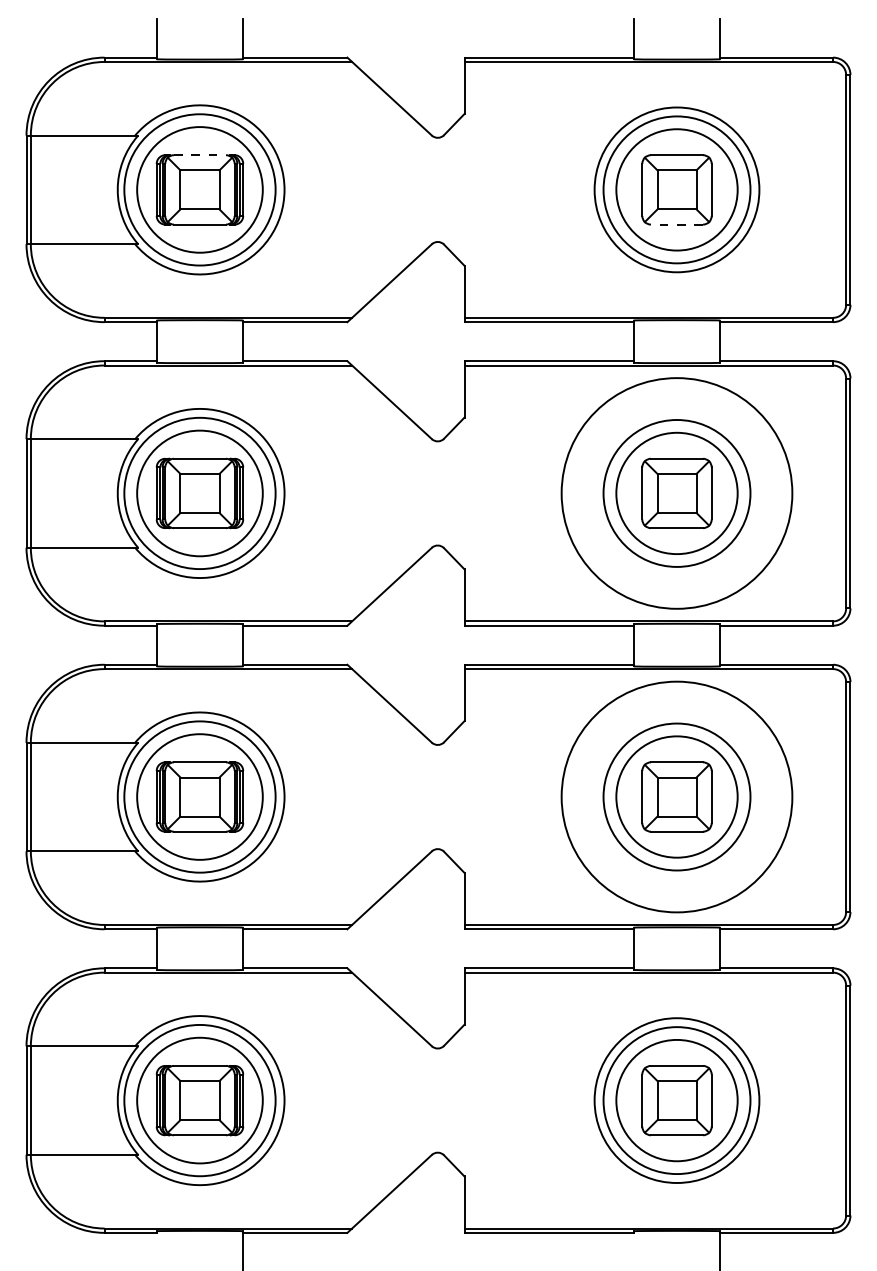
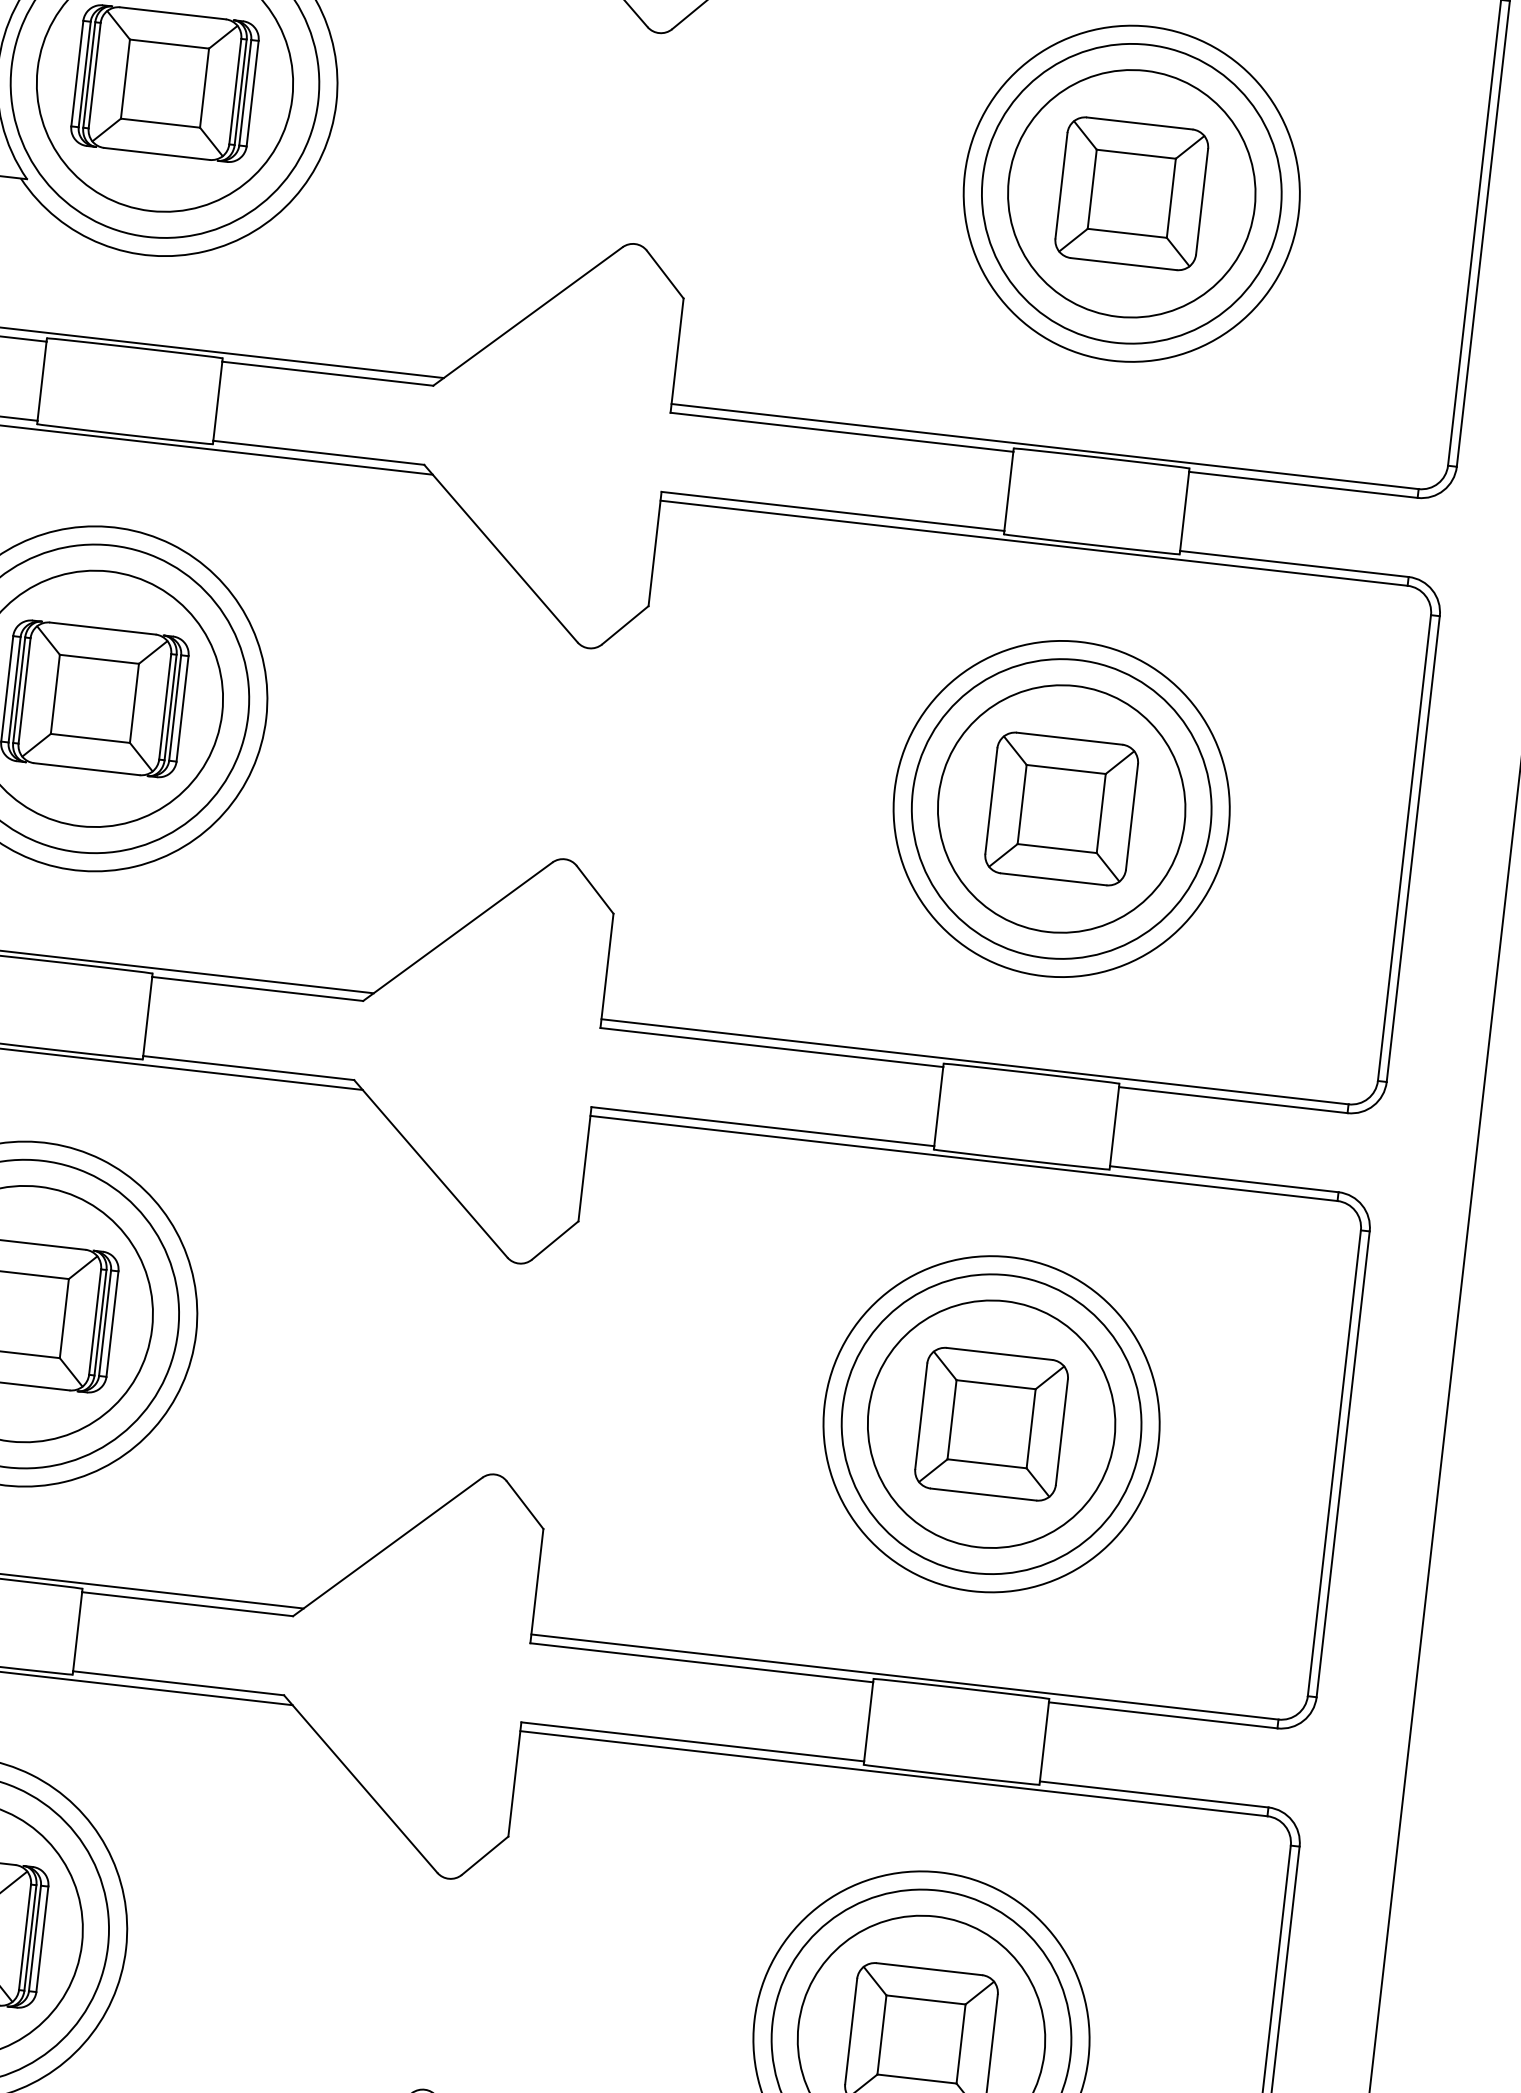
line: (200, 155) -> (173, 14), dashed -> solid
line: (676, 224) -> (1122, 263), dashed -> solid
circle: (676, 493) -> (1060, 808), size x0.71
circle: (676, 796) -> (990, 1423), size x0.71

